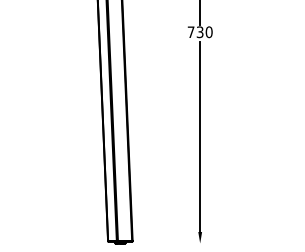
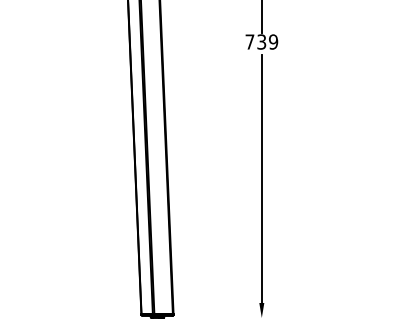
text: (209, 31) -> (273, 41), 730 -> 739

